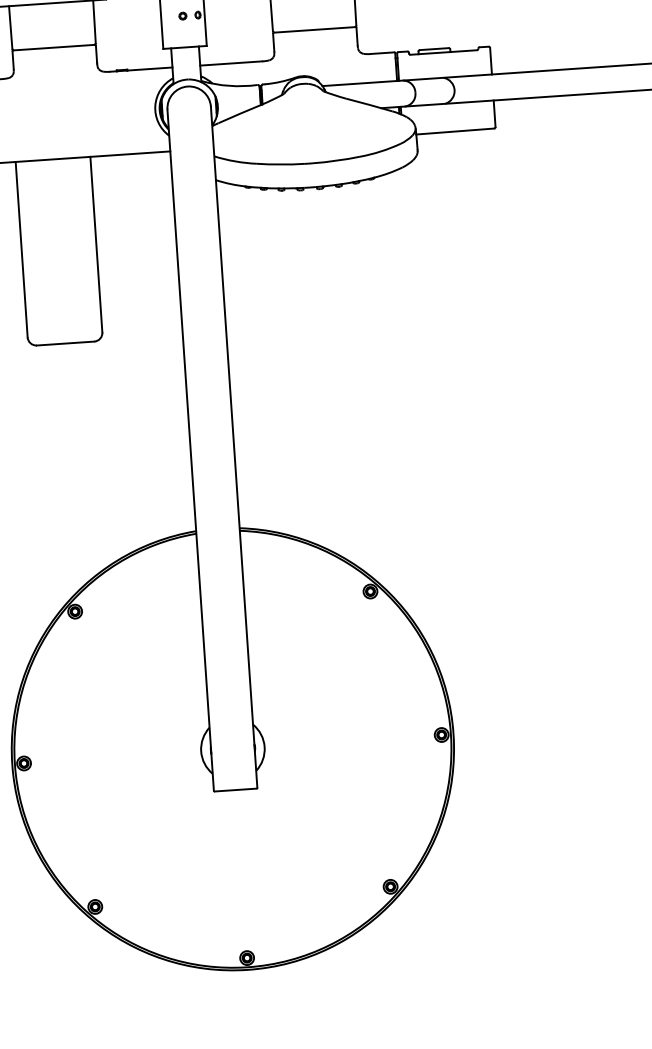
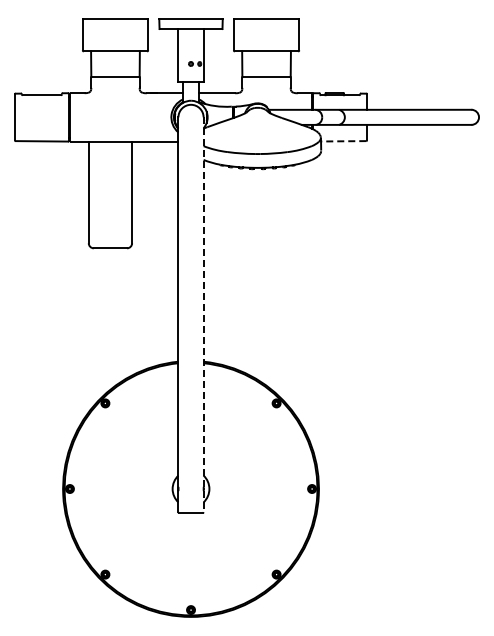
line: (455, 131) -> (343, 141), solid -> dashed
line: (234, 448) -> (203, 315), solid -> dashed

